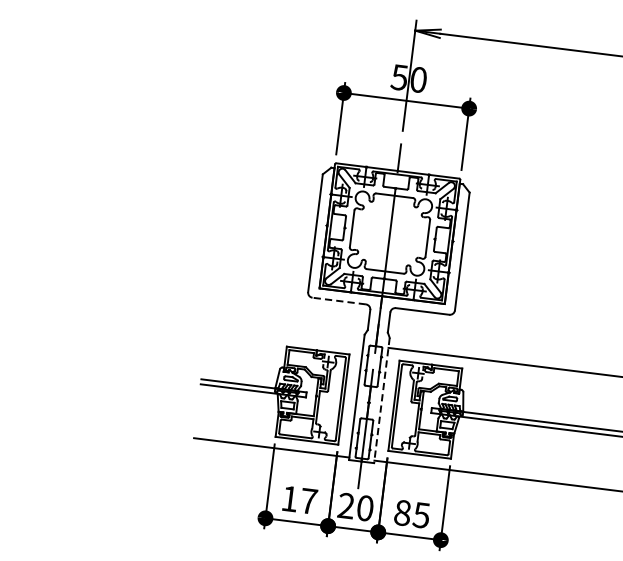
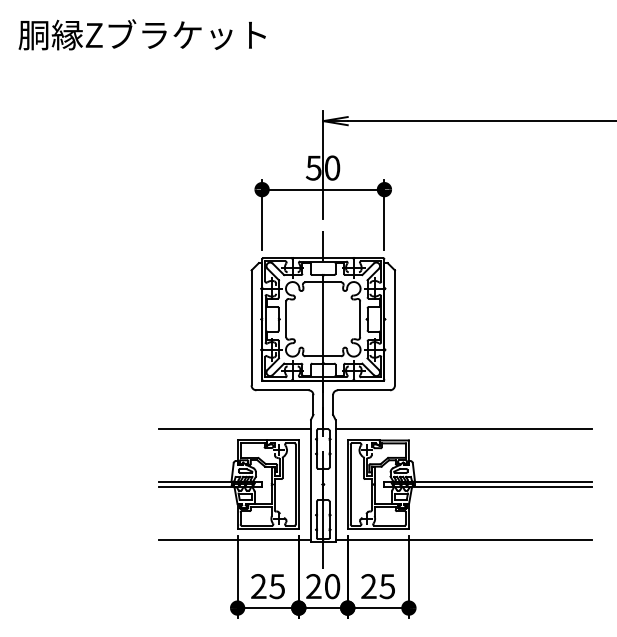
line: (339, 301) -> (282, 390), dashed -> solid
line: (286, 335) -> (235, 429), added
line: (381, 401) -> (335, 481), dashed -> solid
text: (299, 500) -> (268, 586), 17 -> 25
text: (402, 512) -> (368, 586), 85 -> 25

